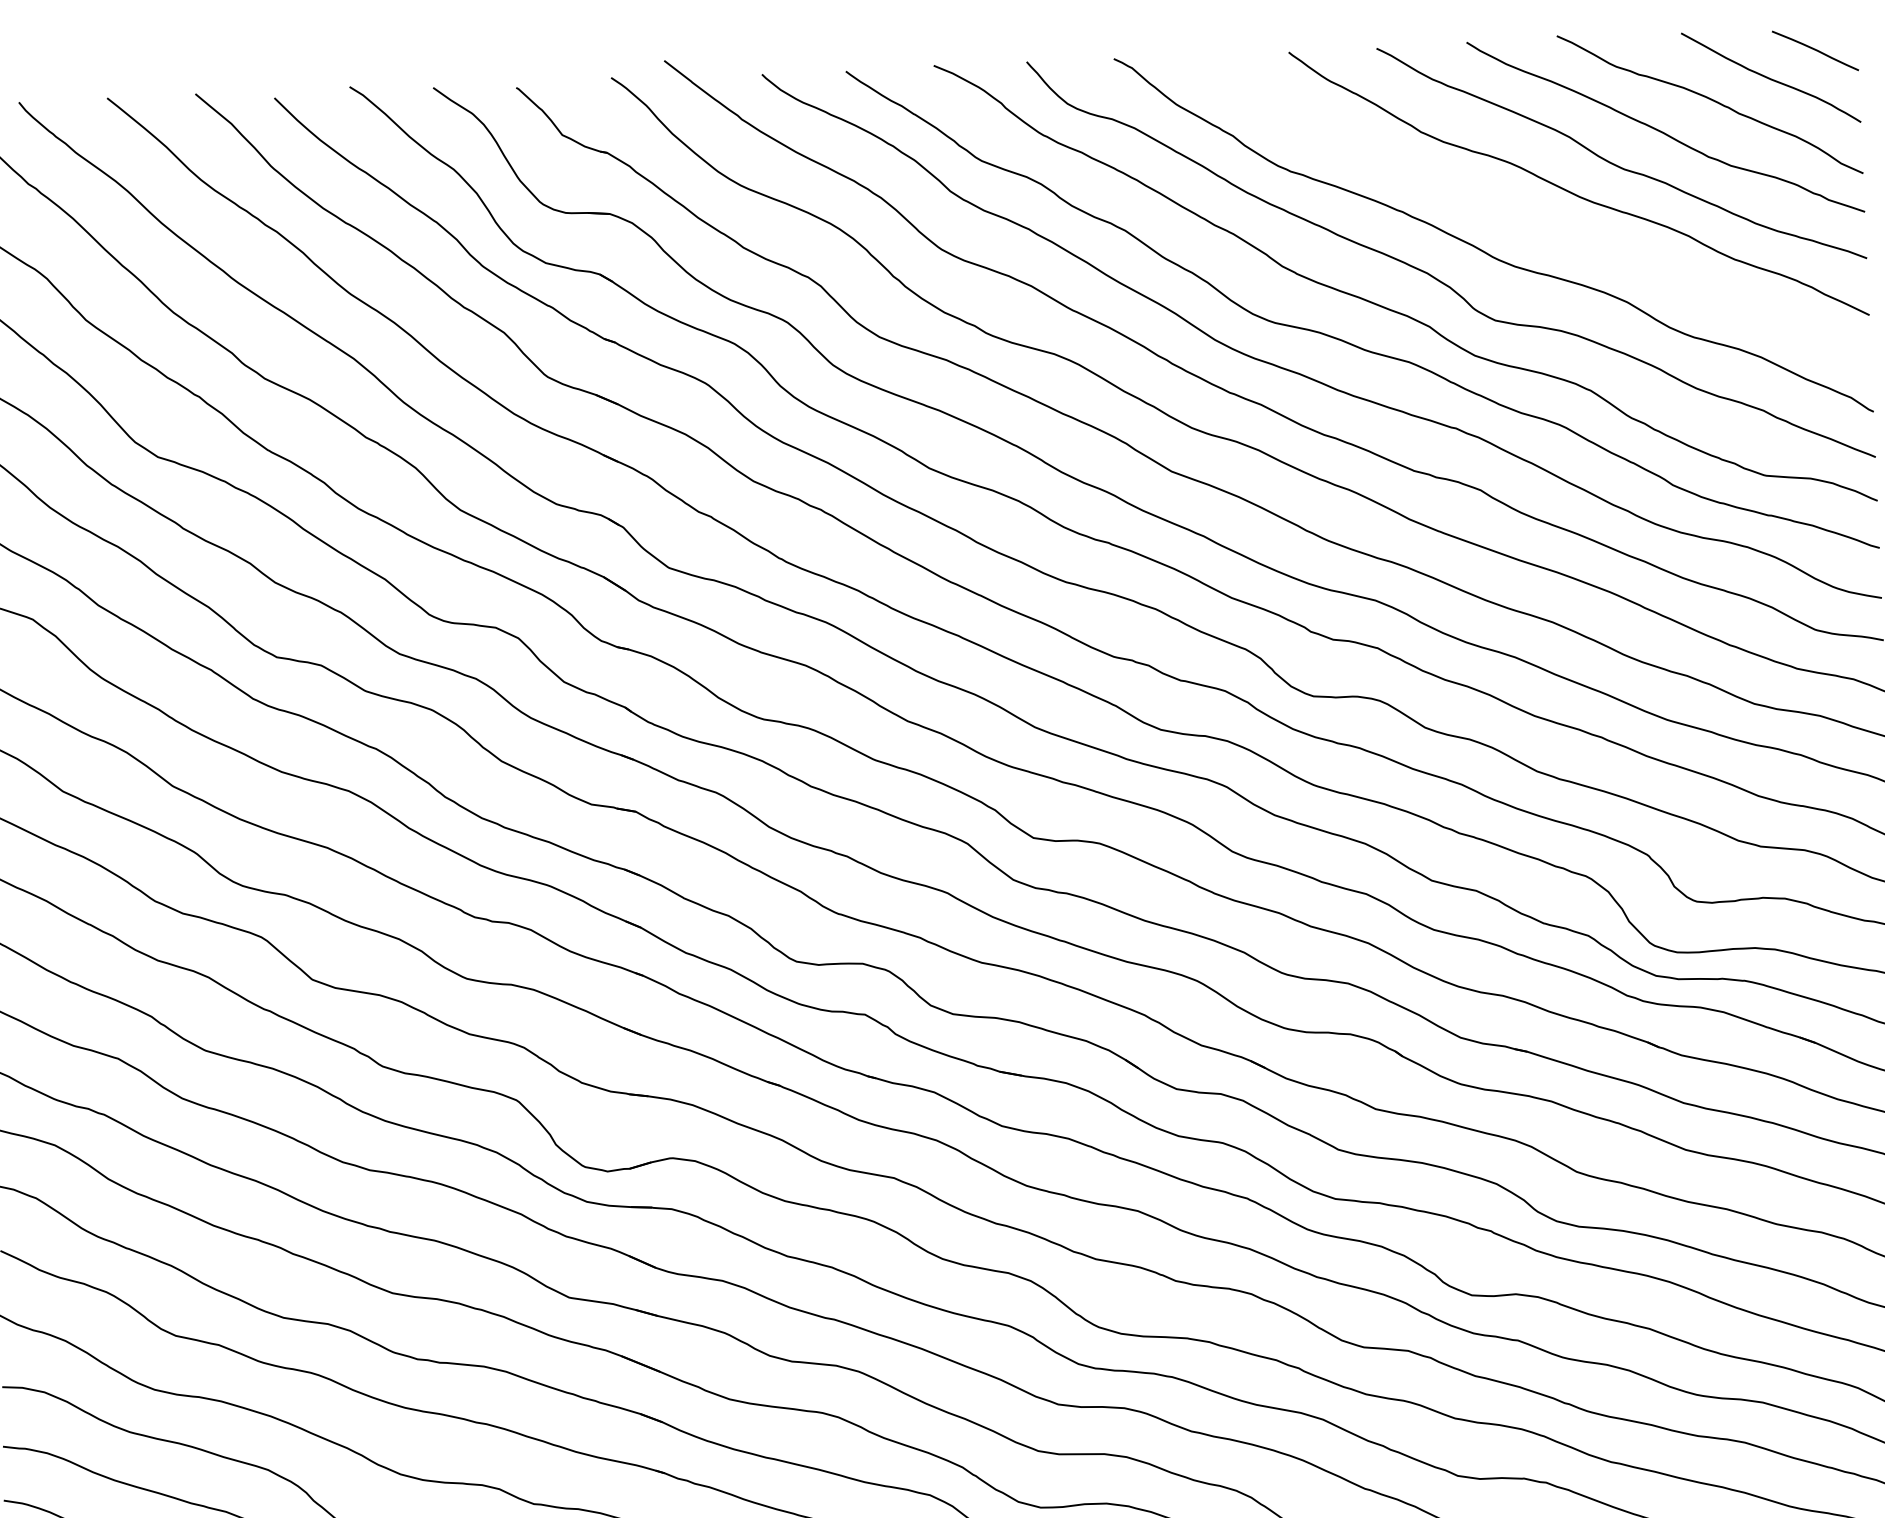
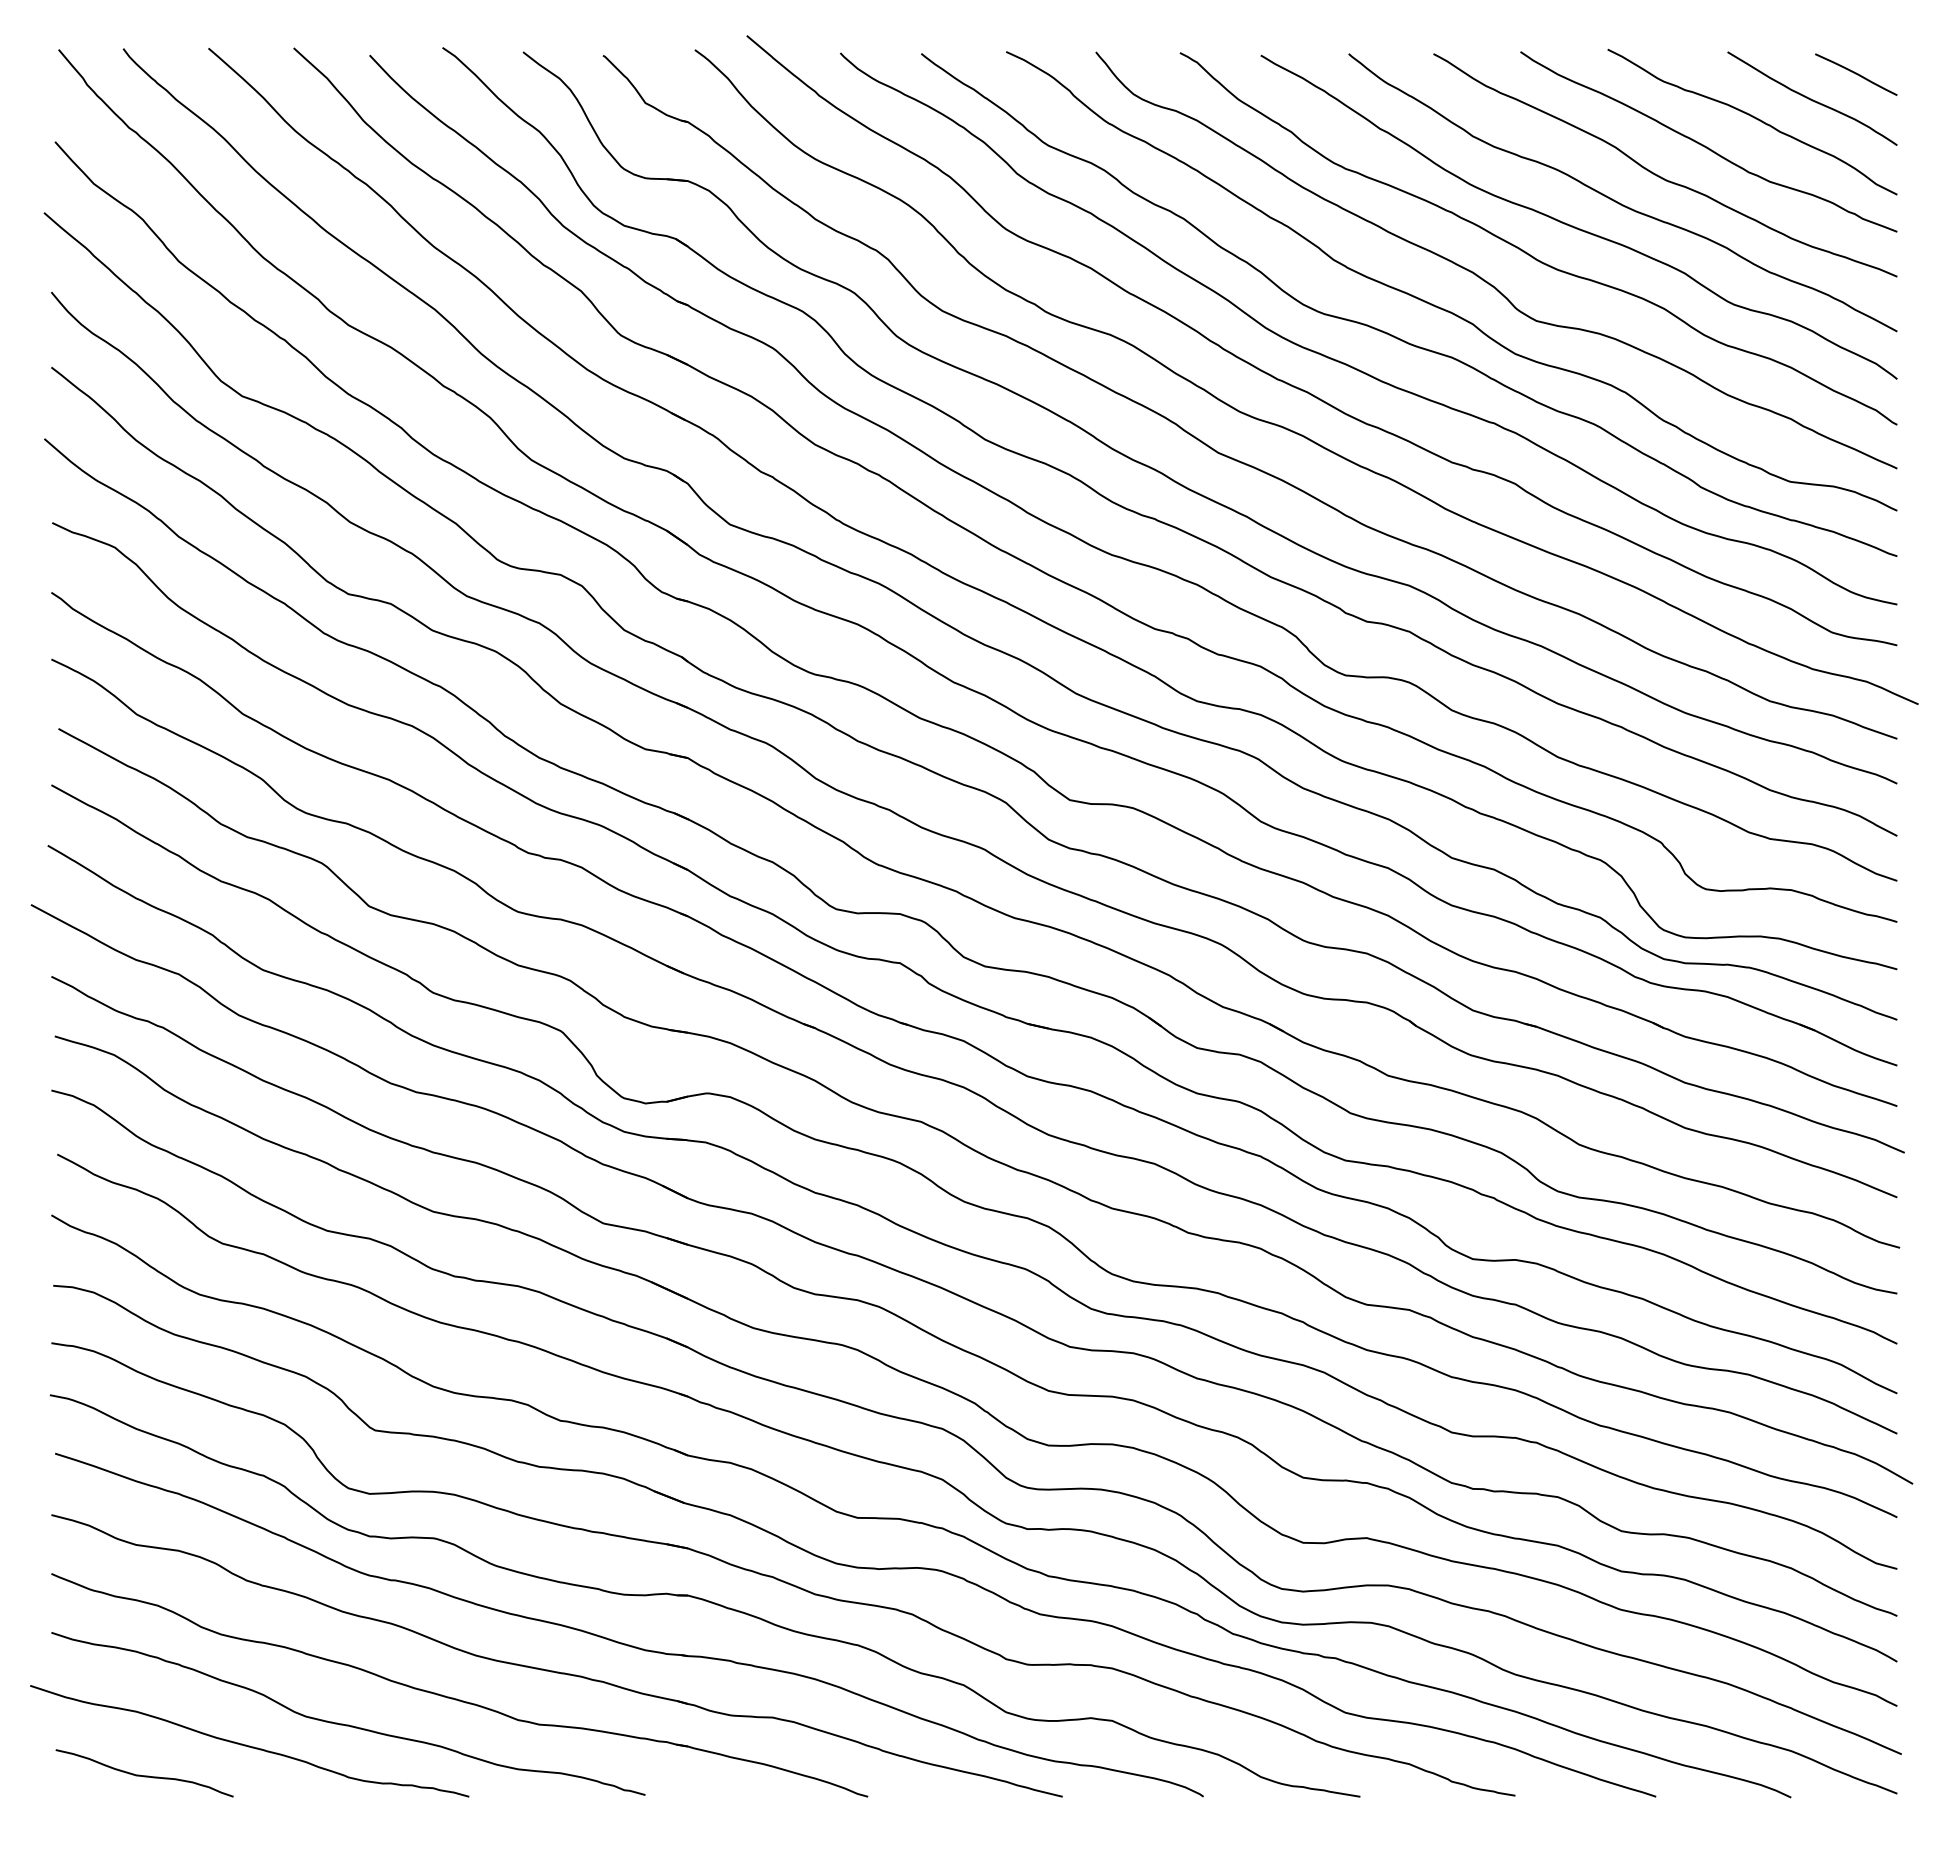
curve: (1531, 220) -> (1575, 226), added

